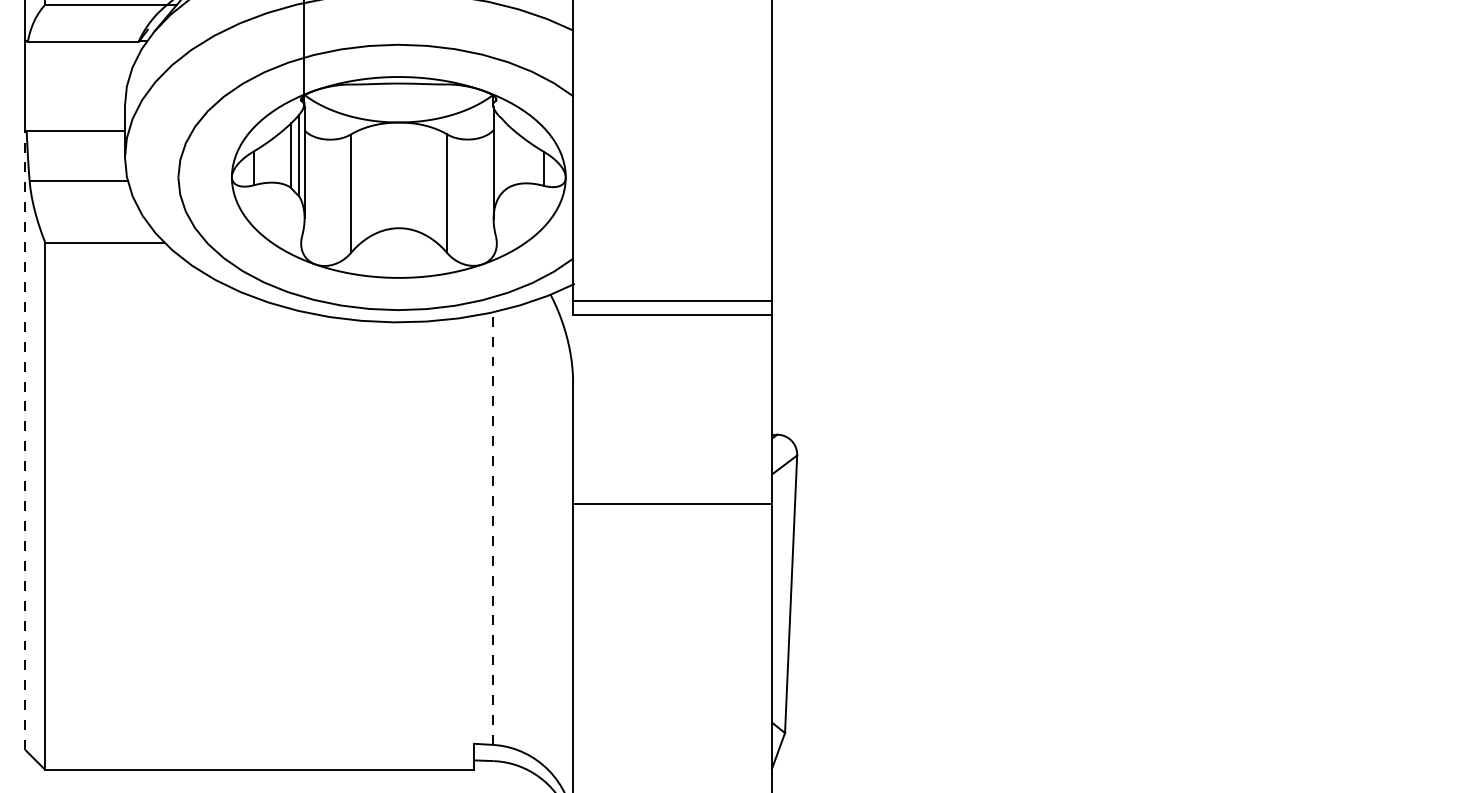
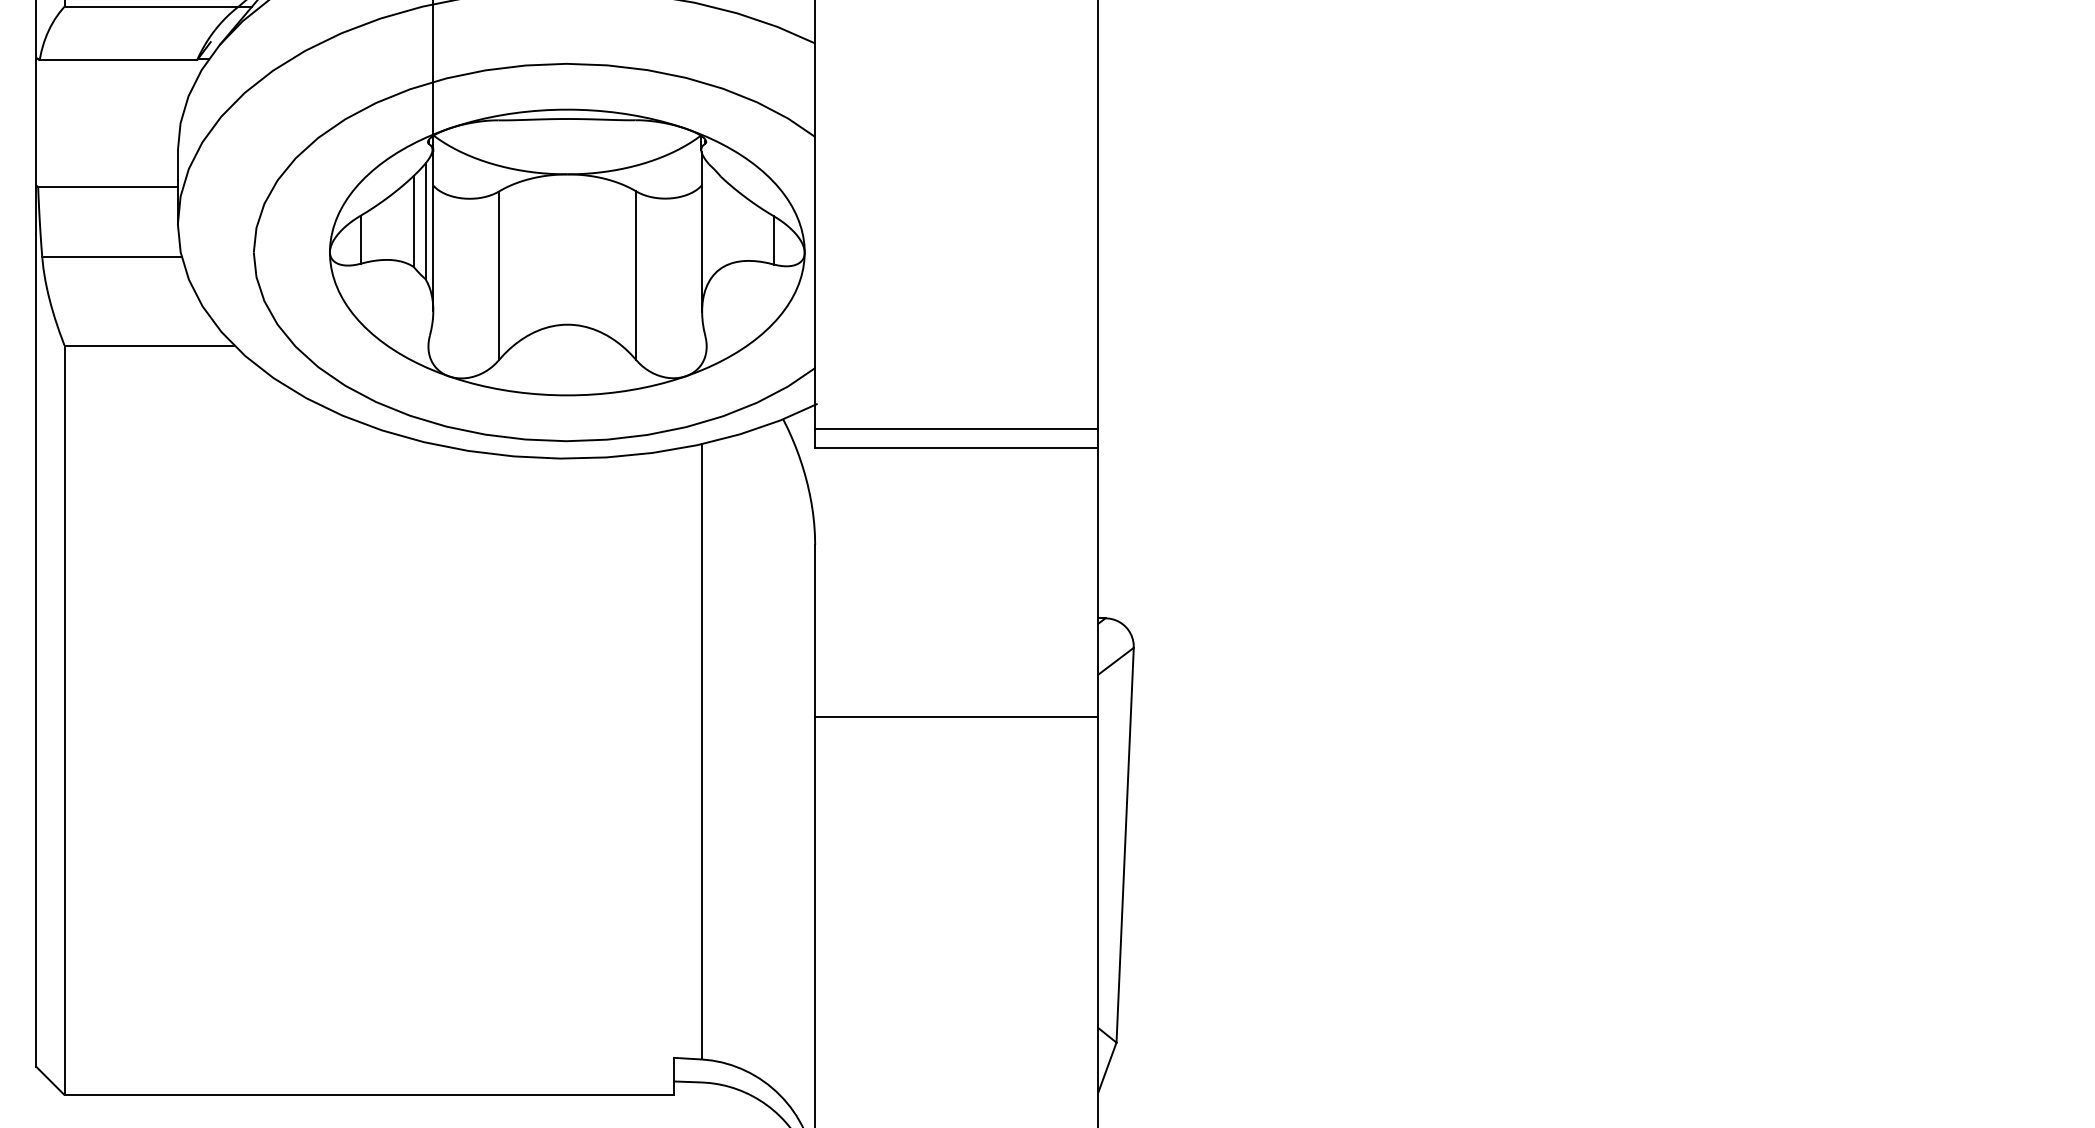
line: (25, 440) -> (36, 626), dashed -> solid
line: (493, 528) -> (701, 751), dashed -> solid

